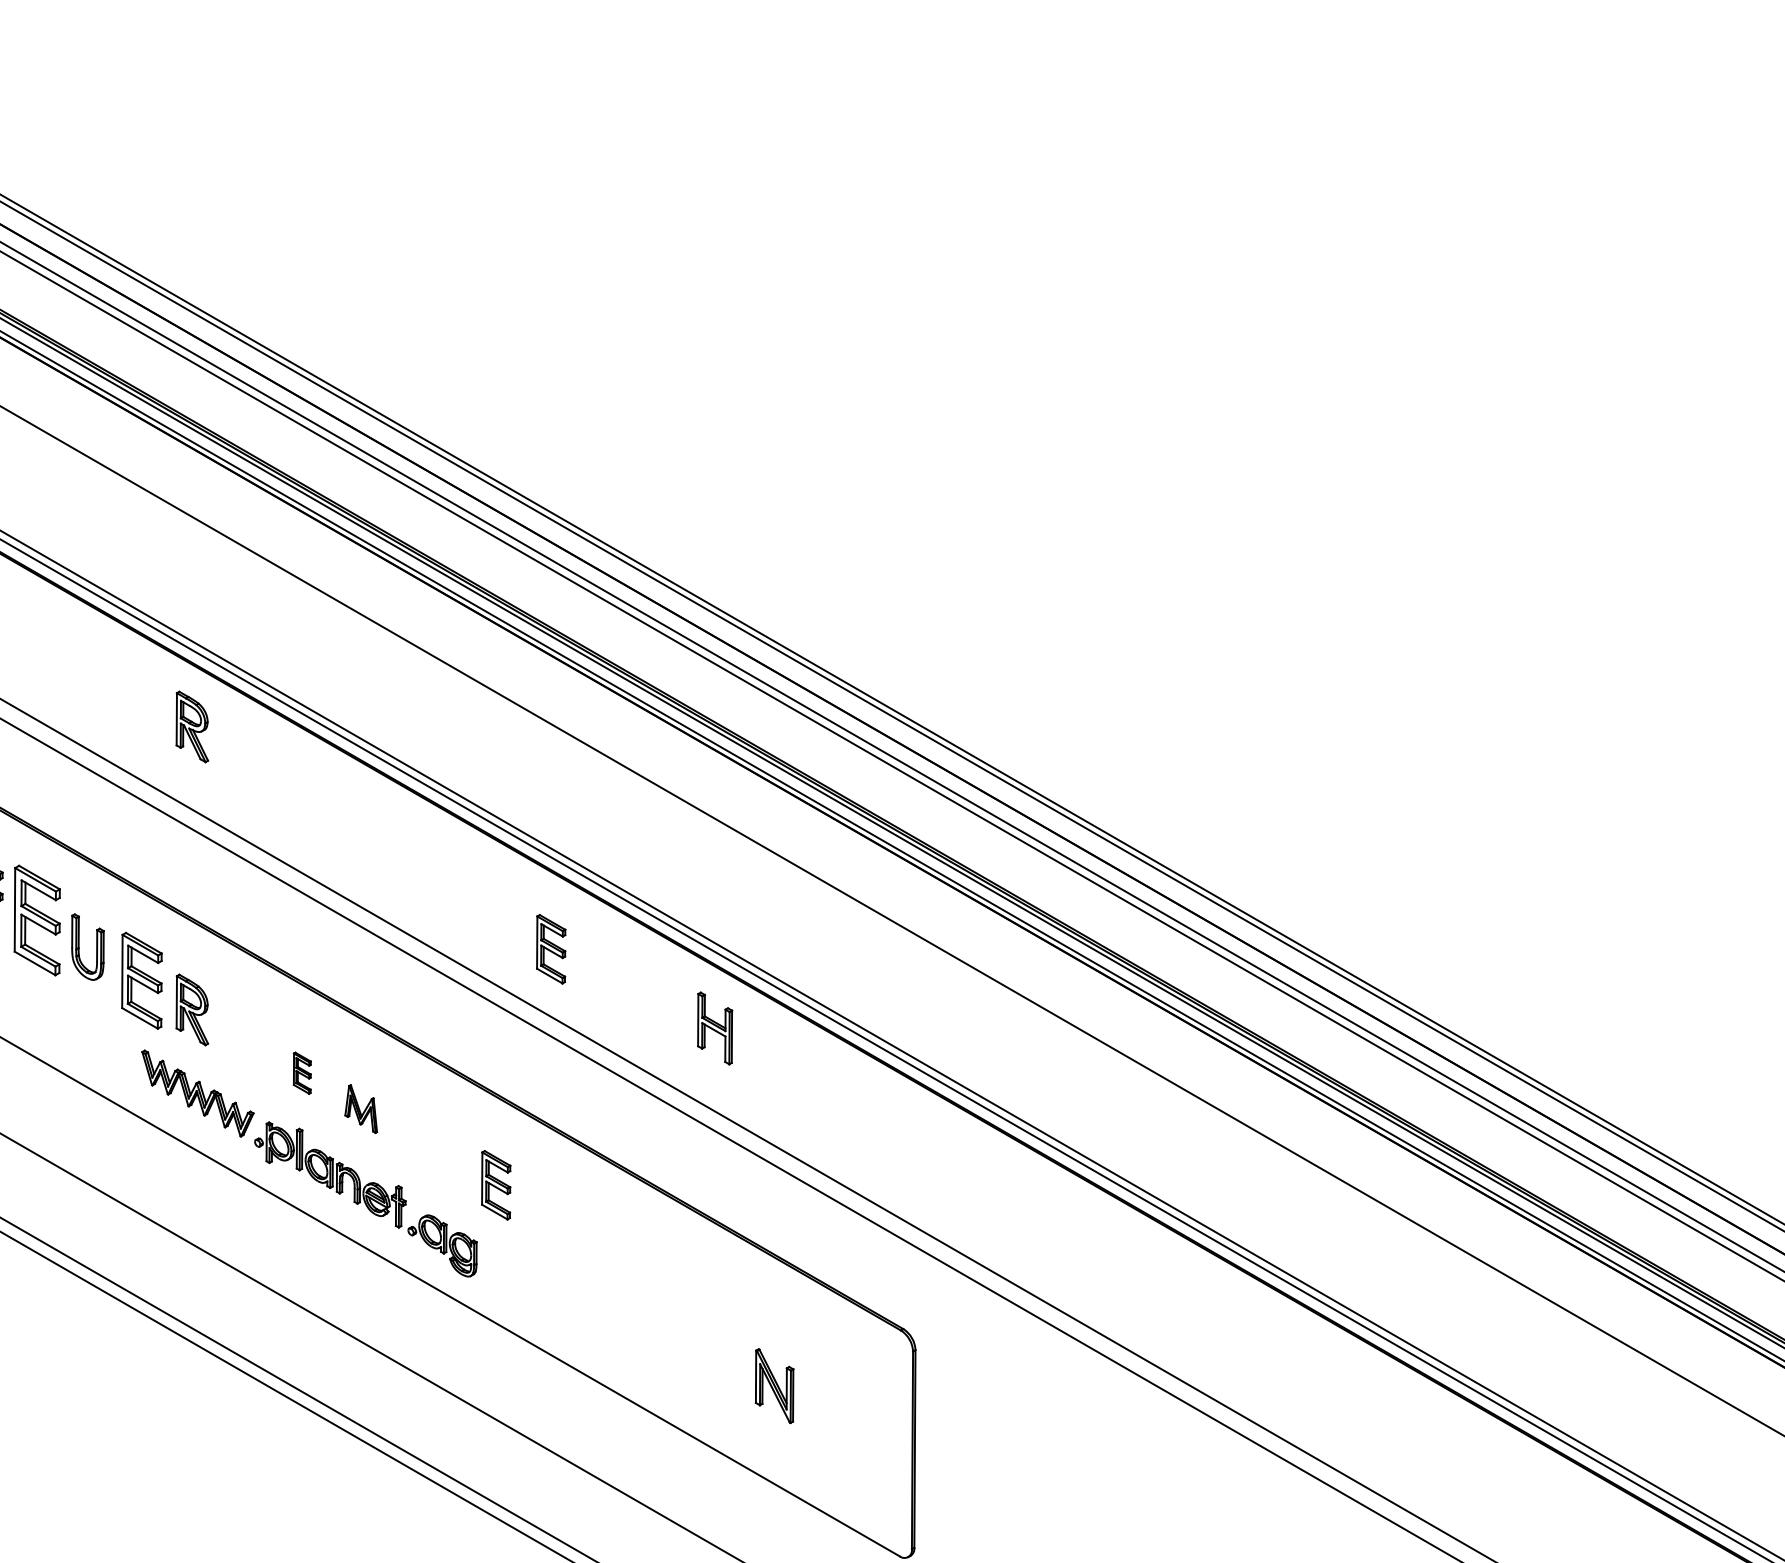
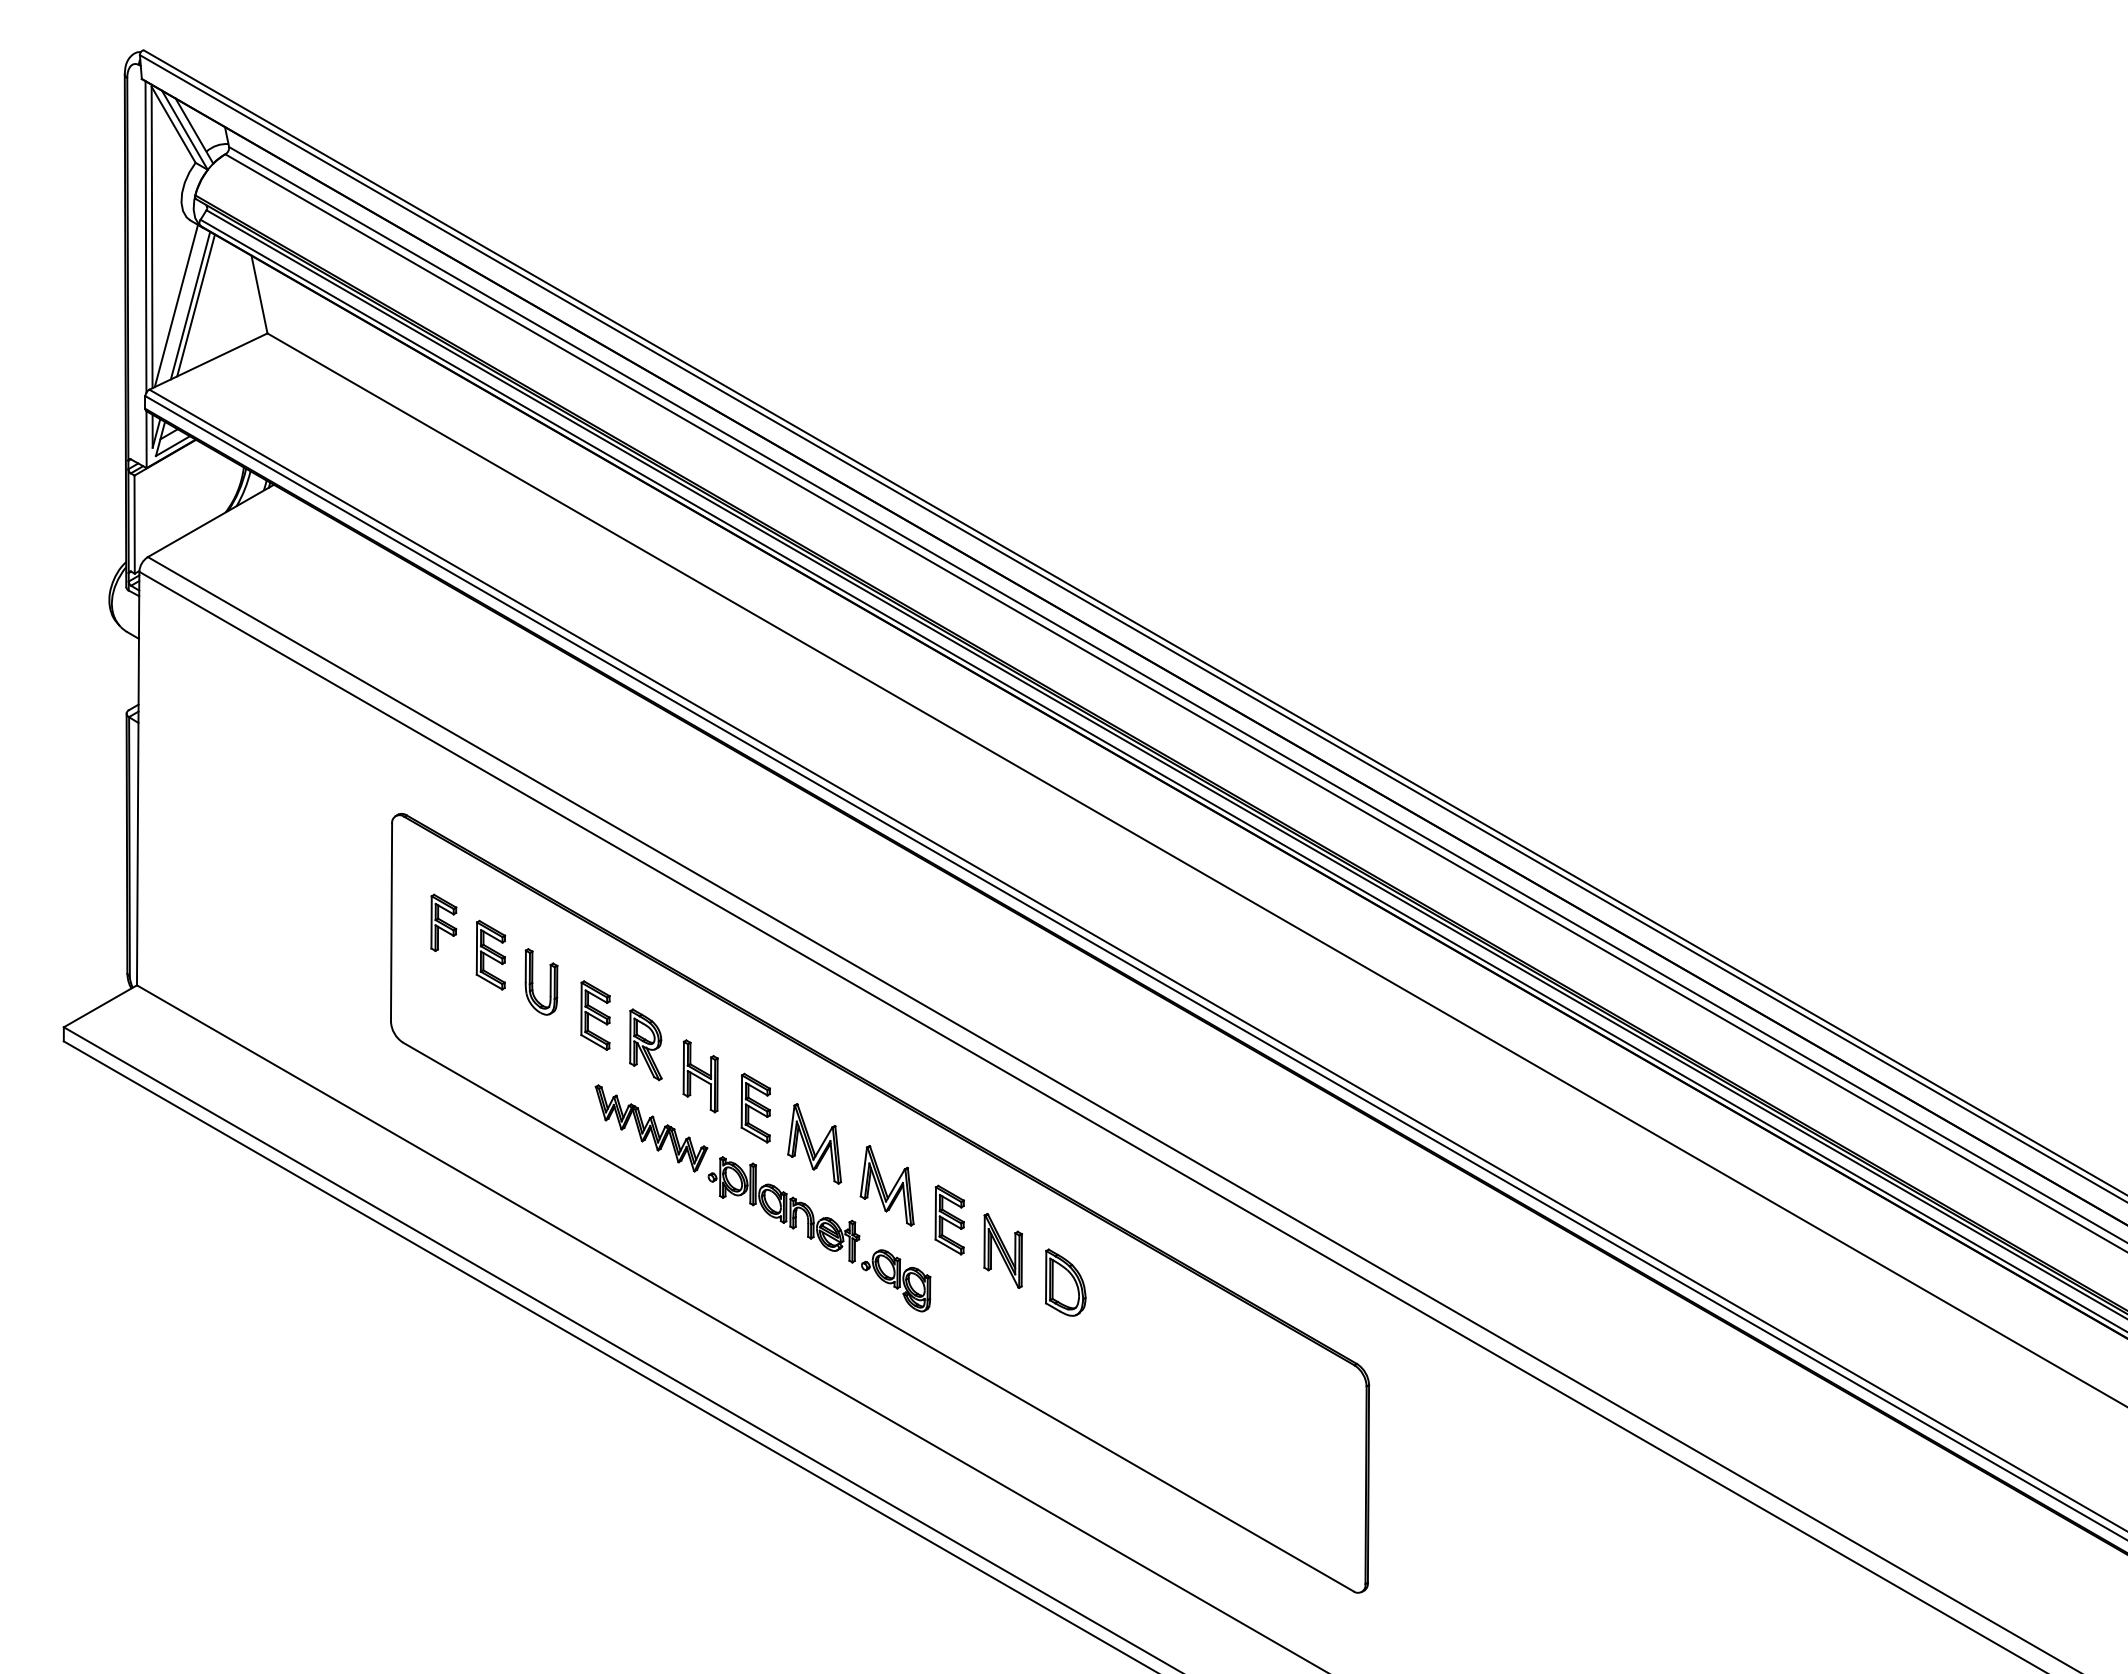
part: (191, 726) -> (645, 761), removed
part: (36, 919) -> (490, 954), size x0.62
part: (550, 948) -> (1004, 983), removed
part: (141, 980) -> (595, 1015), size x0.71
part: (714, 1028) -> (700, 1076), moved
part: (301, 1072) -> (755, 1107), size x1.67
part: (360, 1108) -> (814, 1143), size x1.67
part: (432, 1150) -> (886, 1185), added
part: (611, 1247) -> (1065, 1282), added
part: (773, 1385) -> (1002, 1250), moved

